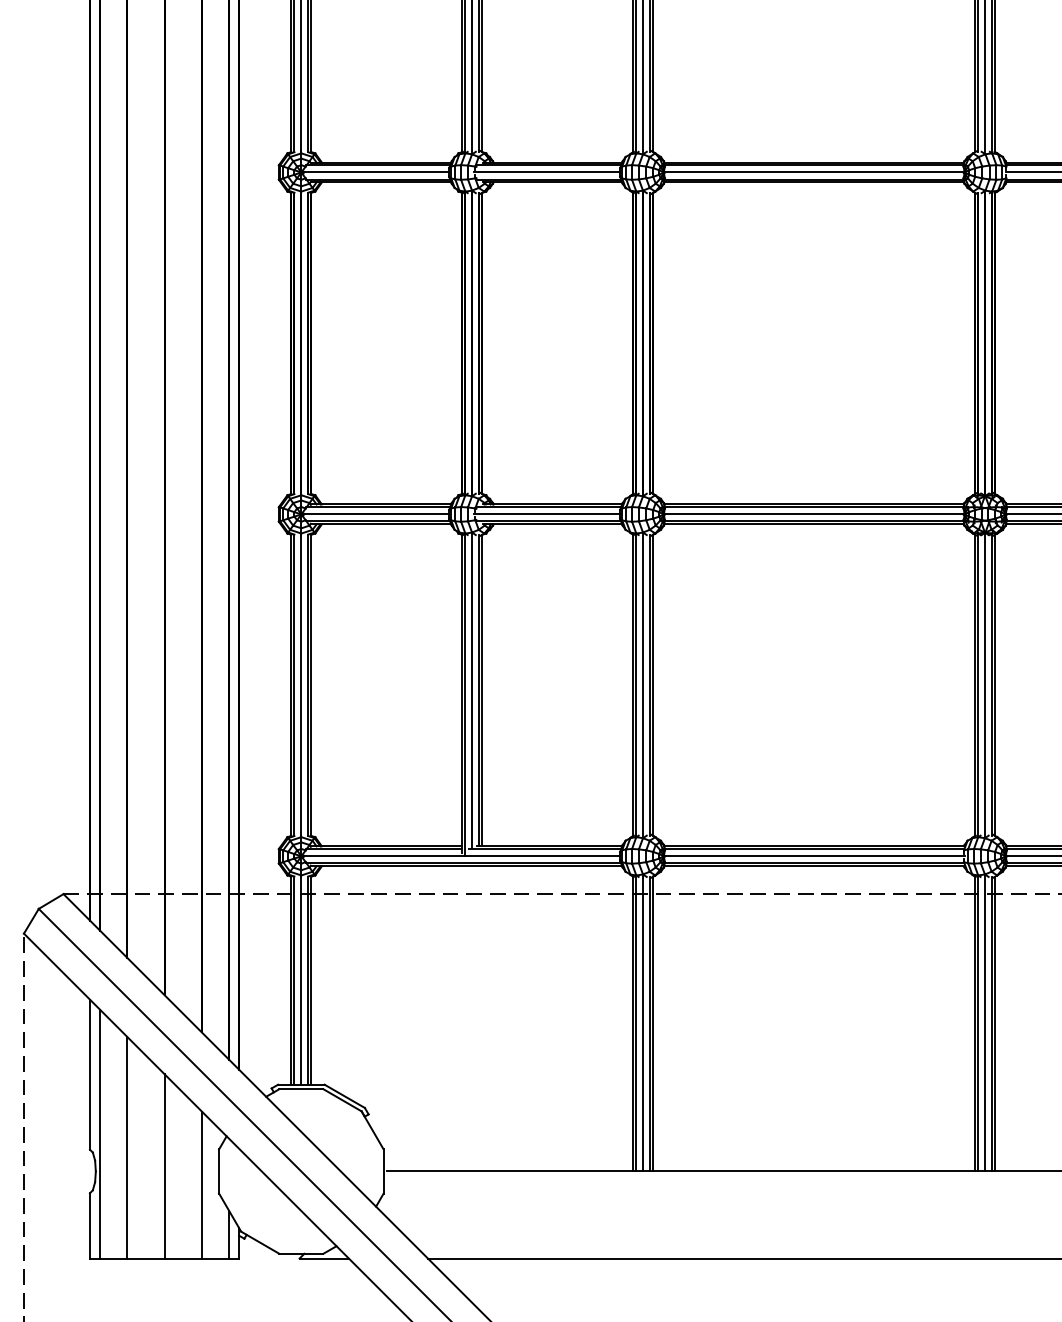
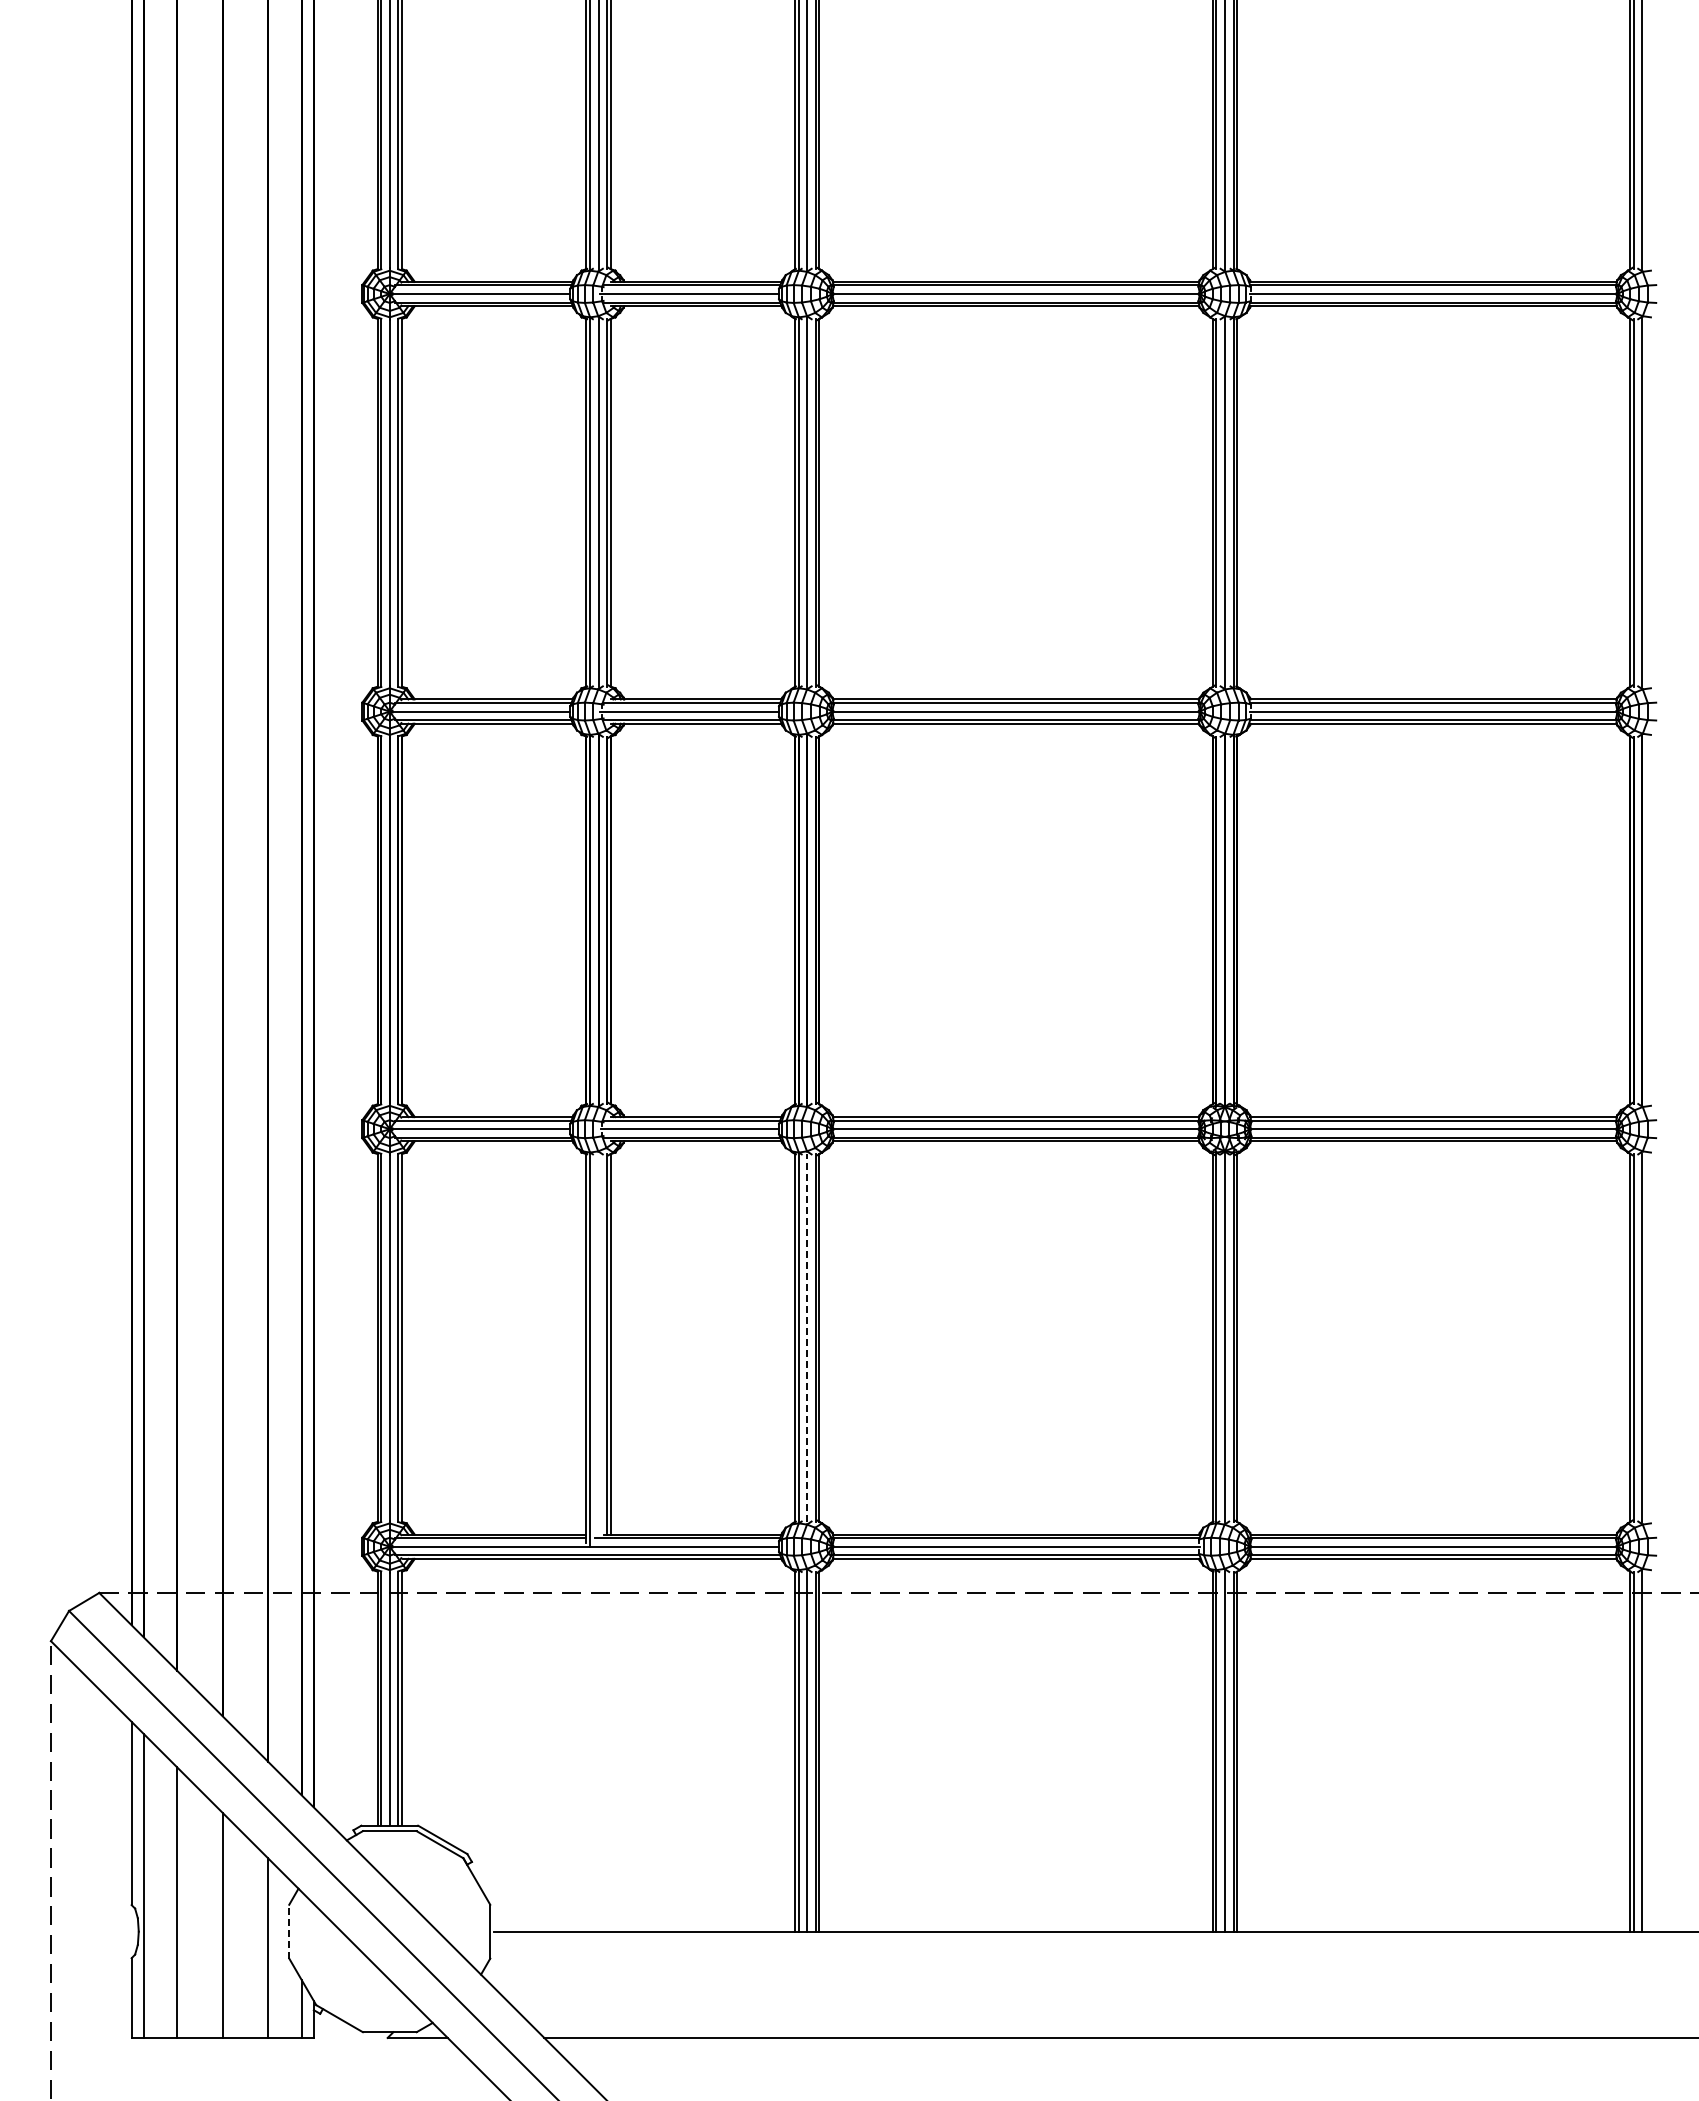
line: (643, 684) -> (807, 1337), solid -> dashed
line: (472, 691) -> (598, 1345), removed
line: (219, 1171) -> (289, 1931), solid -> dashed

